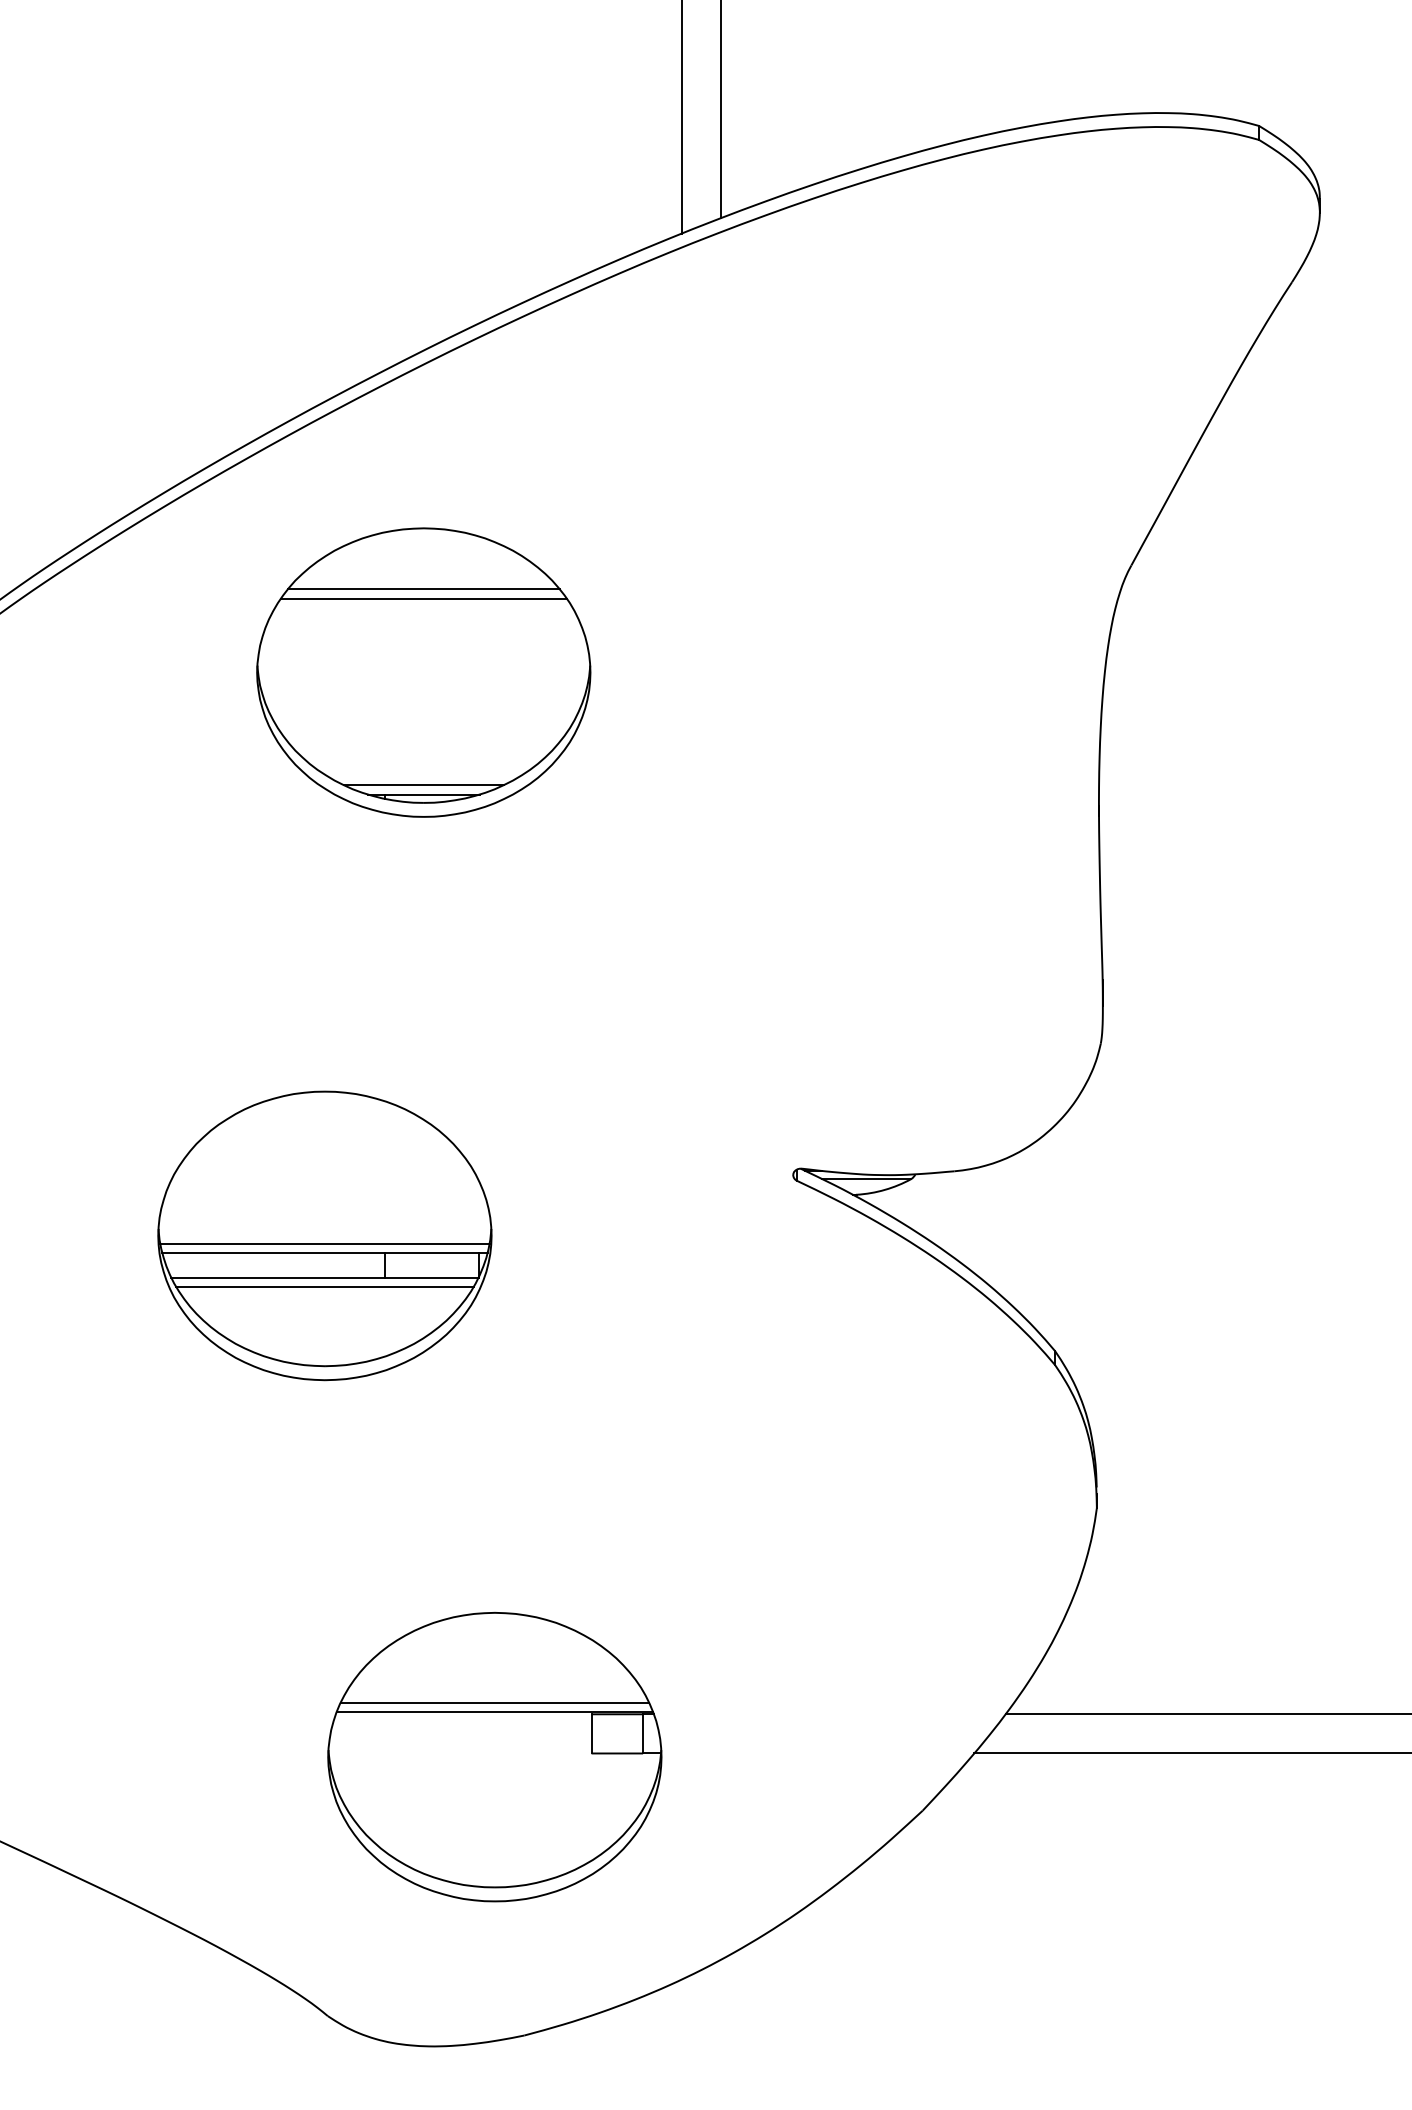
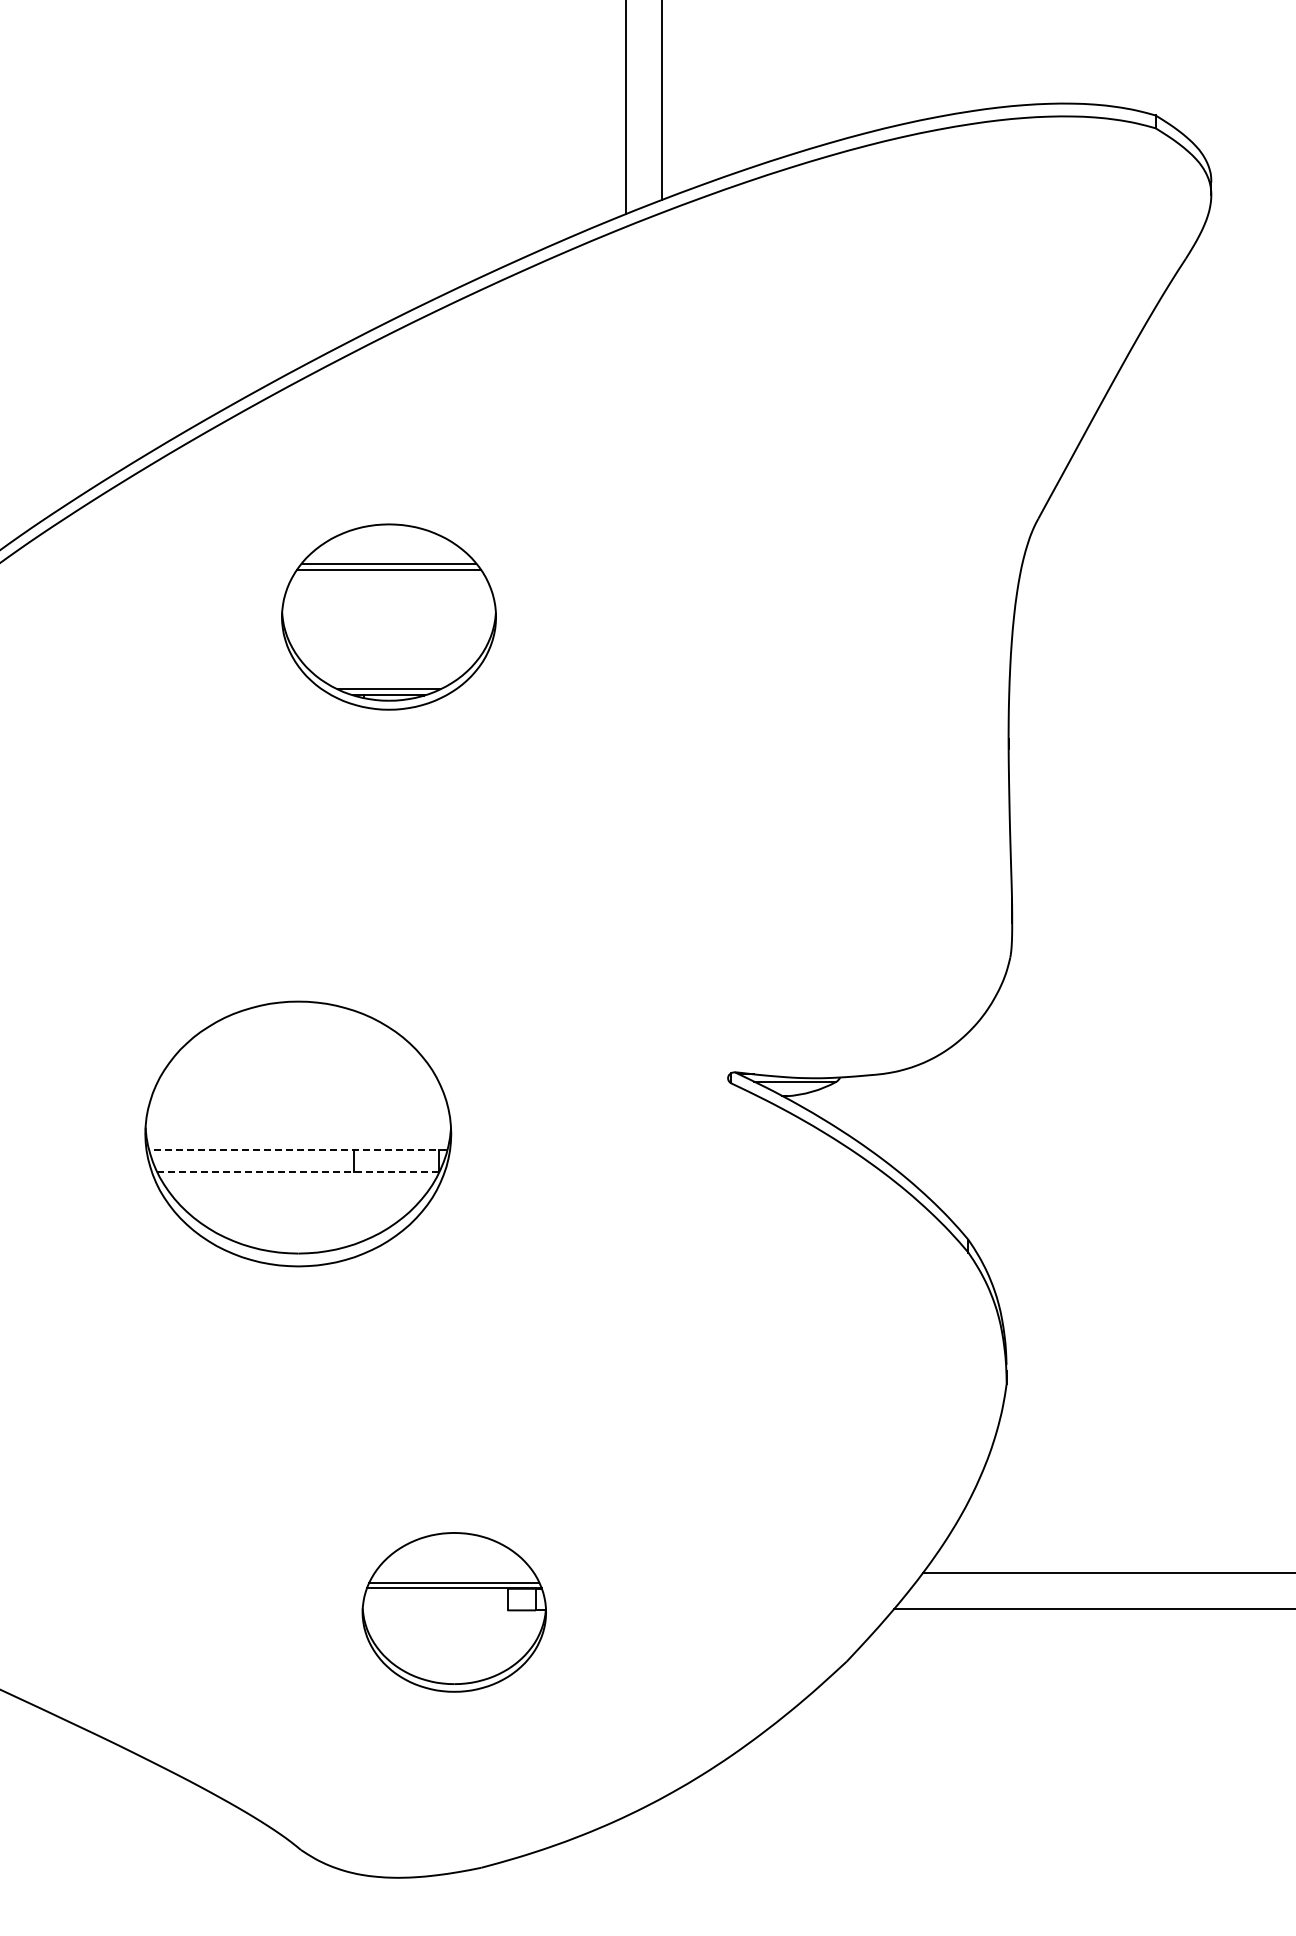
part: (423, 671) -> (388, 616), size x0.7
line: (325, 1244) -> (298, 1141), removed
line: (324, 1253) -> (297, 1150), solid -> dashed
line: (325, 1277) -> (298, 1172), solid -> dashed
line: (324, 1286) -> (297, 1180), removed
part: (495, 1757) -> (454, 1612), size x0.6

